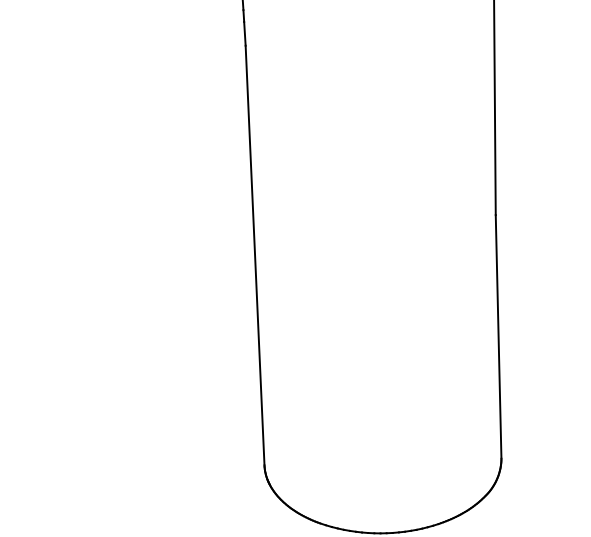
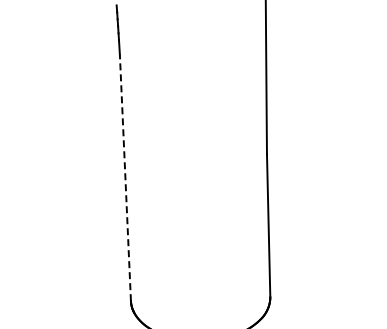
line: (255, 255) -> (125, 177), solid -> dashed

